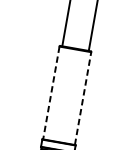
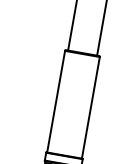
line: (51, 92) -> (56, 101), dashed -> solid
line: (82, 98) -> (90, 107), dashed -> solid

